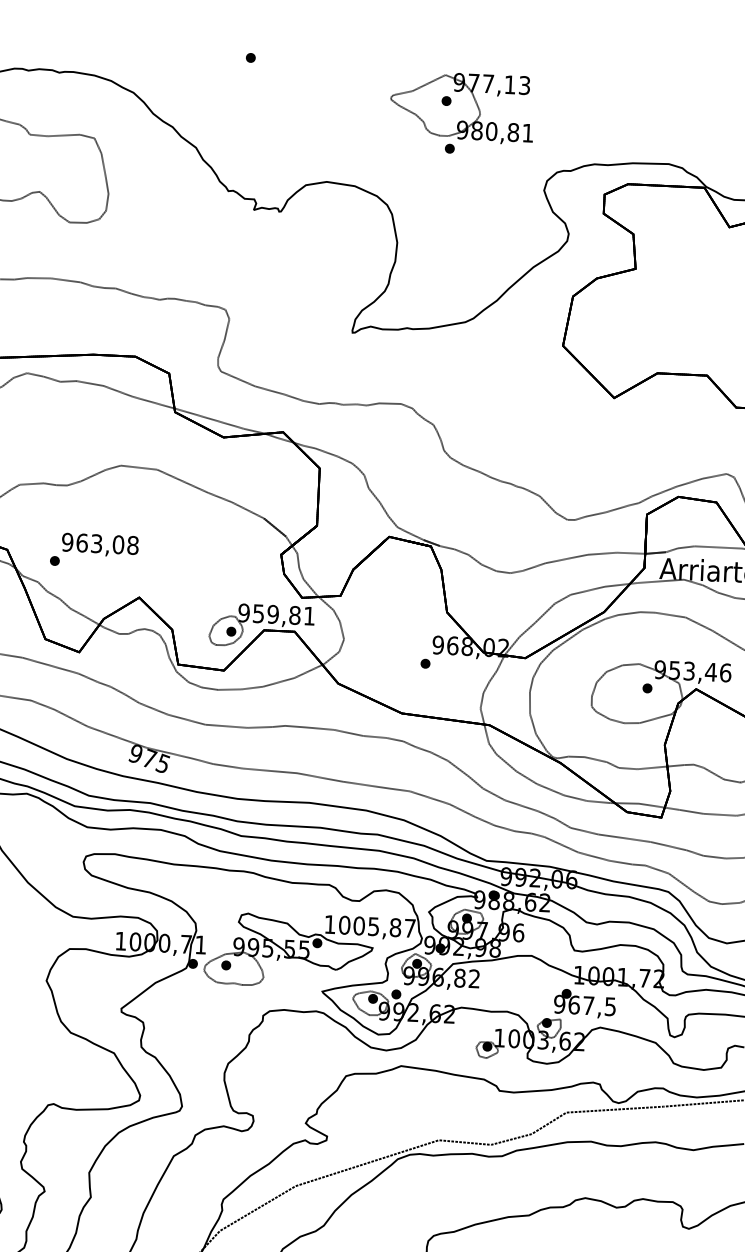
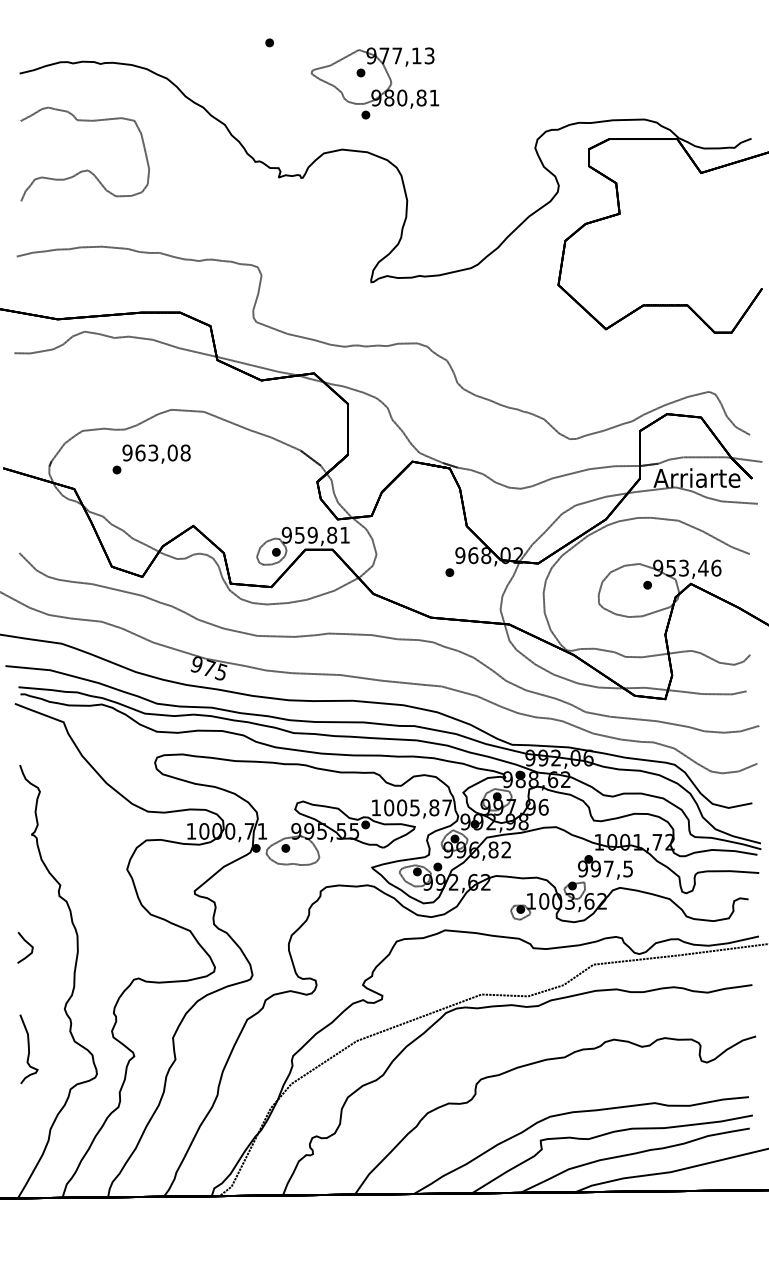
part: (461, 113) -> (374, 83), moved
text: (94, 550) -> (151, 459), moved
text: (573, 1004) -> (595, 868), 967,5 -> 997,5

